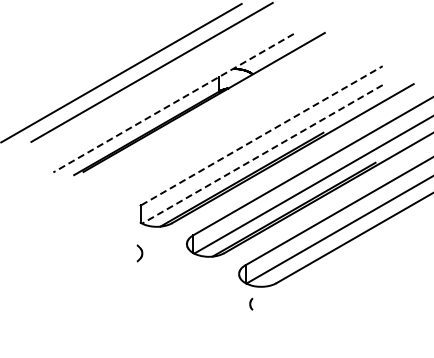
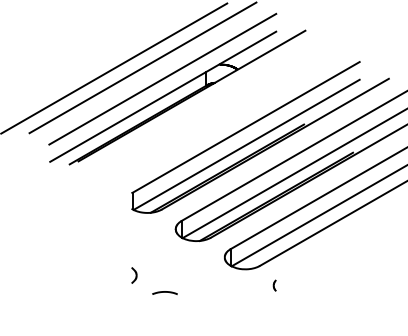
line: (172, 84) -> (162, 79), added
line: (173, 103) -> (163, 97), dashed -> solid
line: (262, 135) -> (246, 127), dashed -> solid
line: (262, 154) -> (246, 144), dashed -> solid
curve: (141, 253) -> (135, 275), moved
curve: (251, 303) -> (274, 285), moved
curve: (175, 311) -> (164, 292), added

